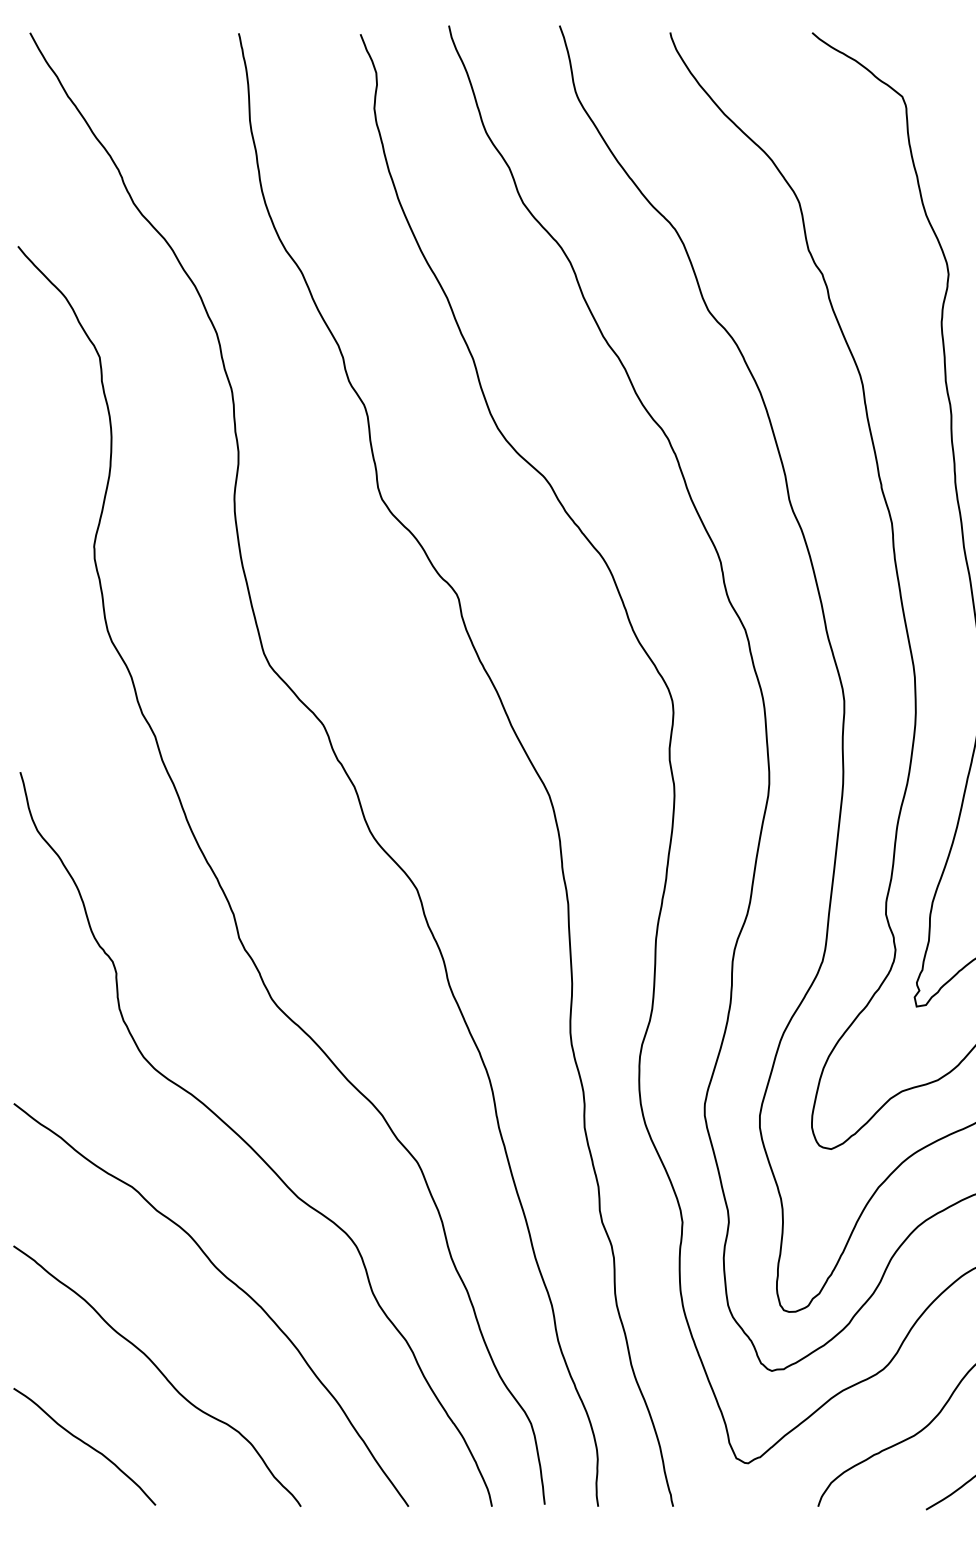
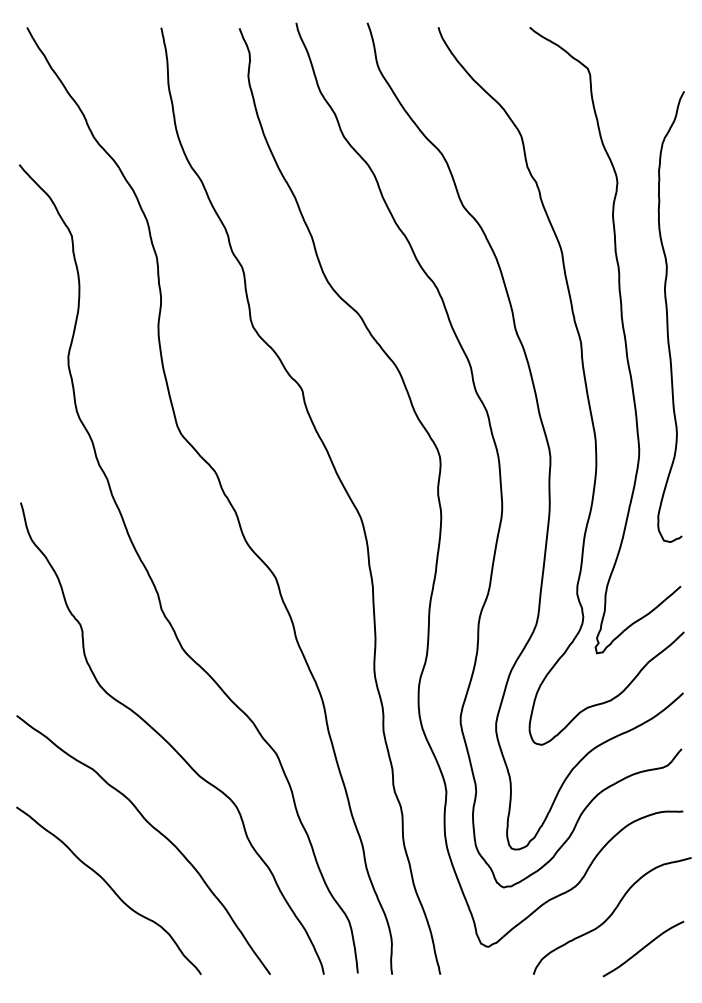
curve: (86, 1445) -> (63, 935), removed

